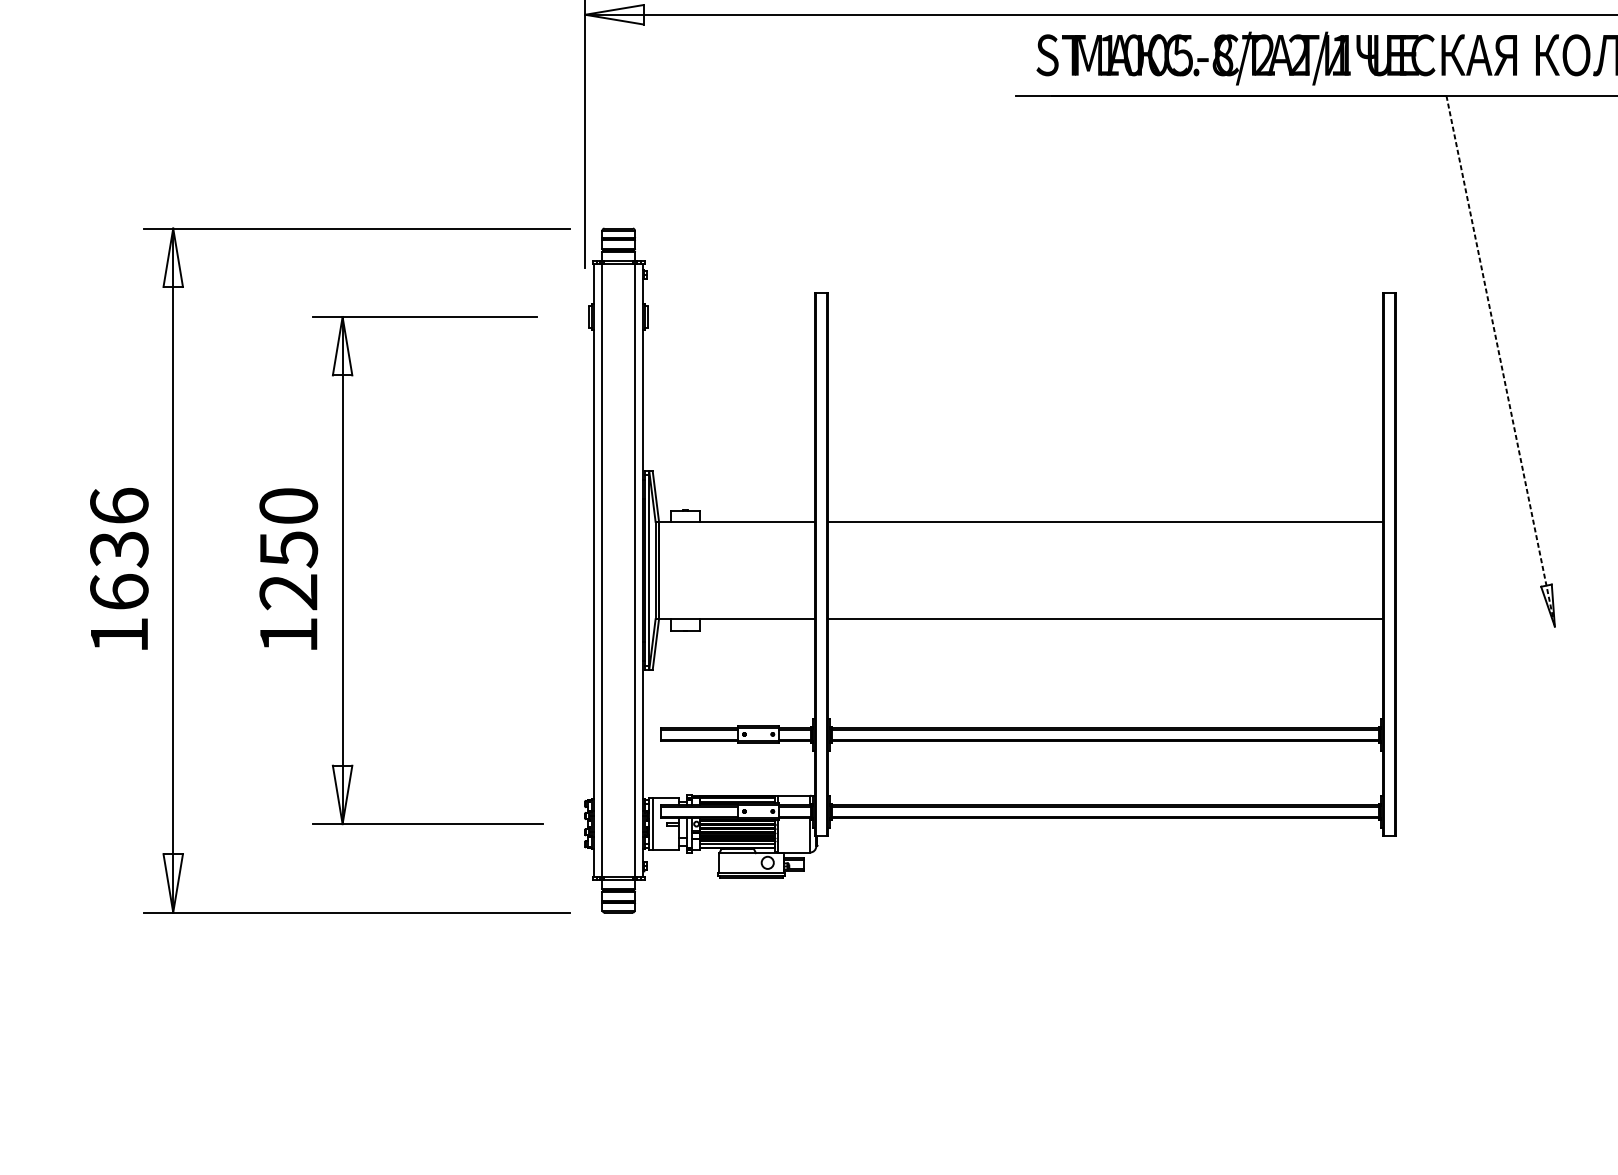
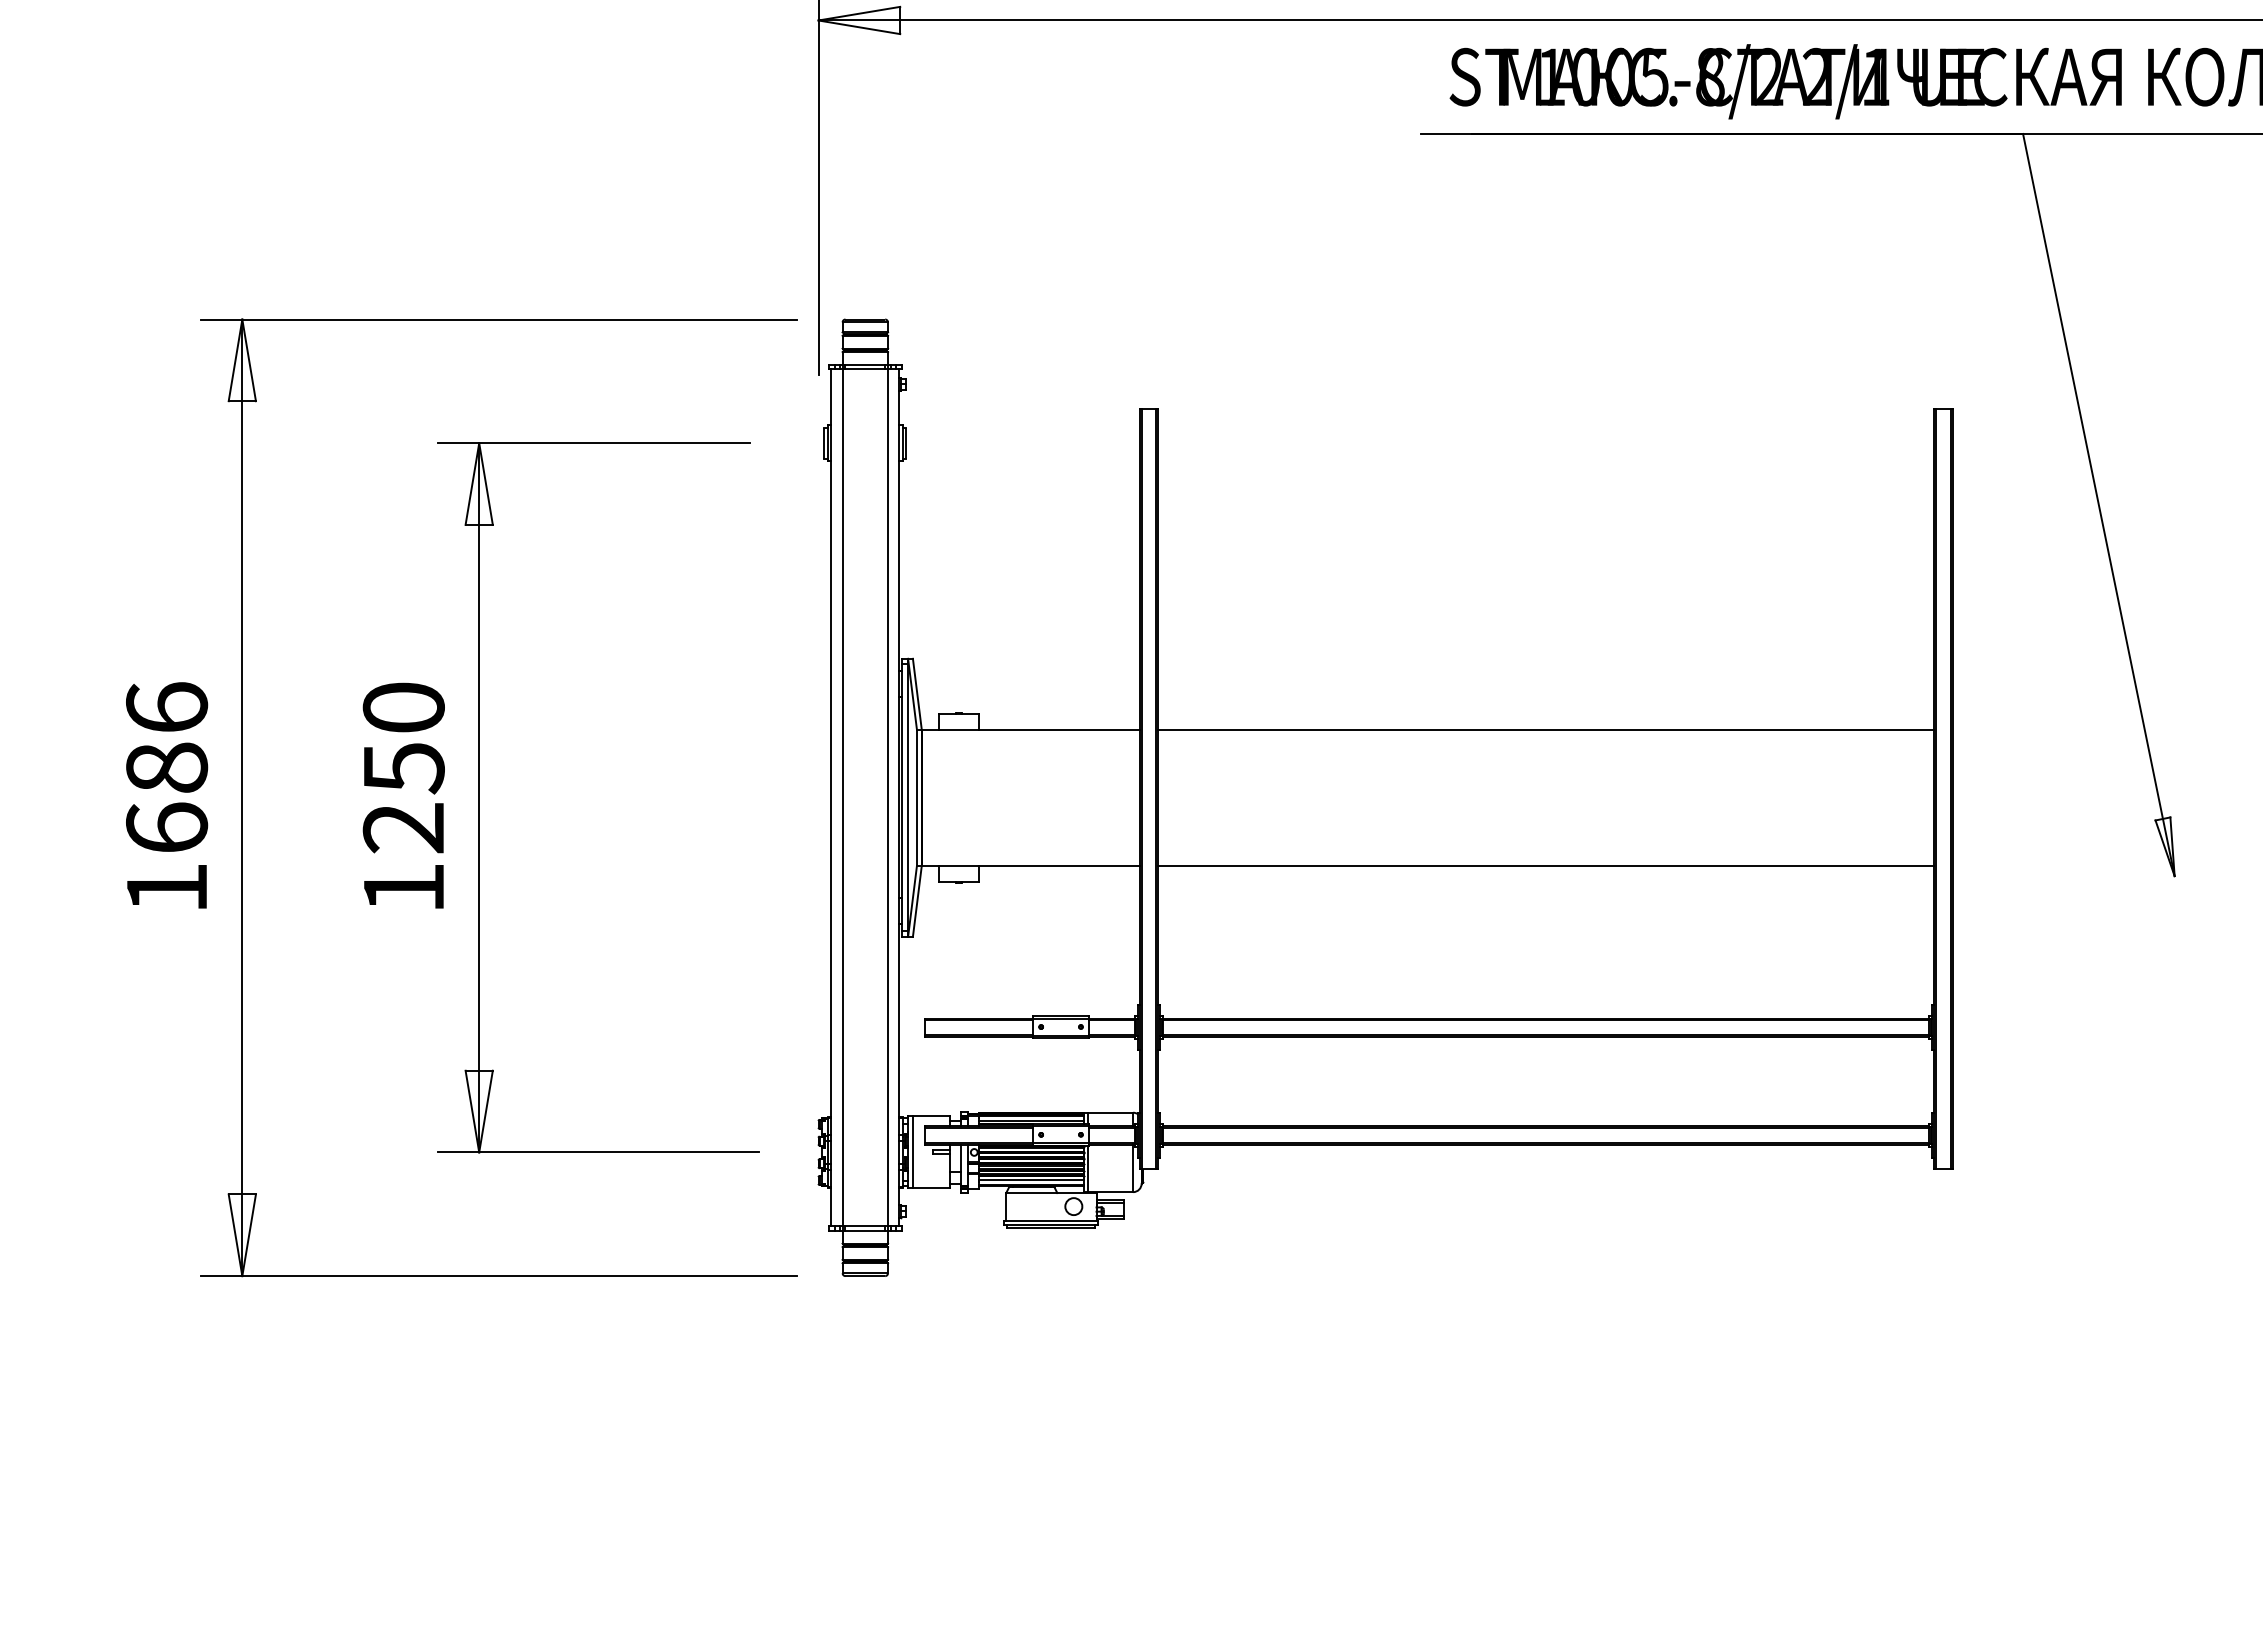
line: (1500, 361) -> (2098, 505), dashed -> solid
text: (119, 549) -> (167, 768), 1636 -> 1686

